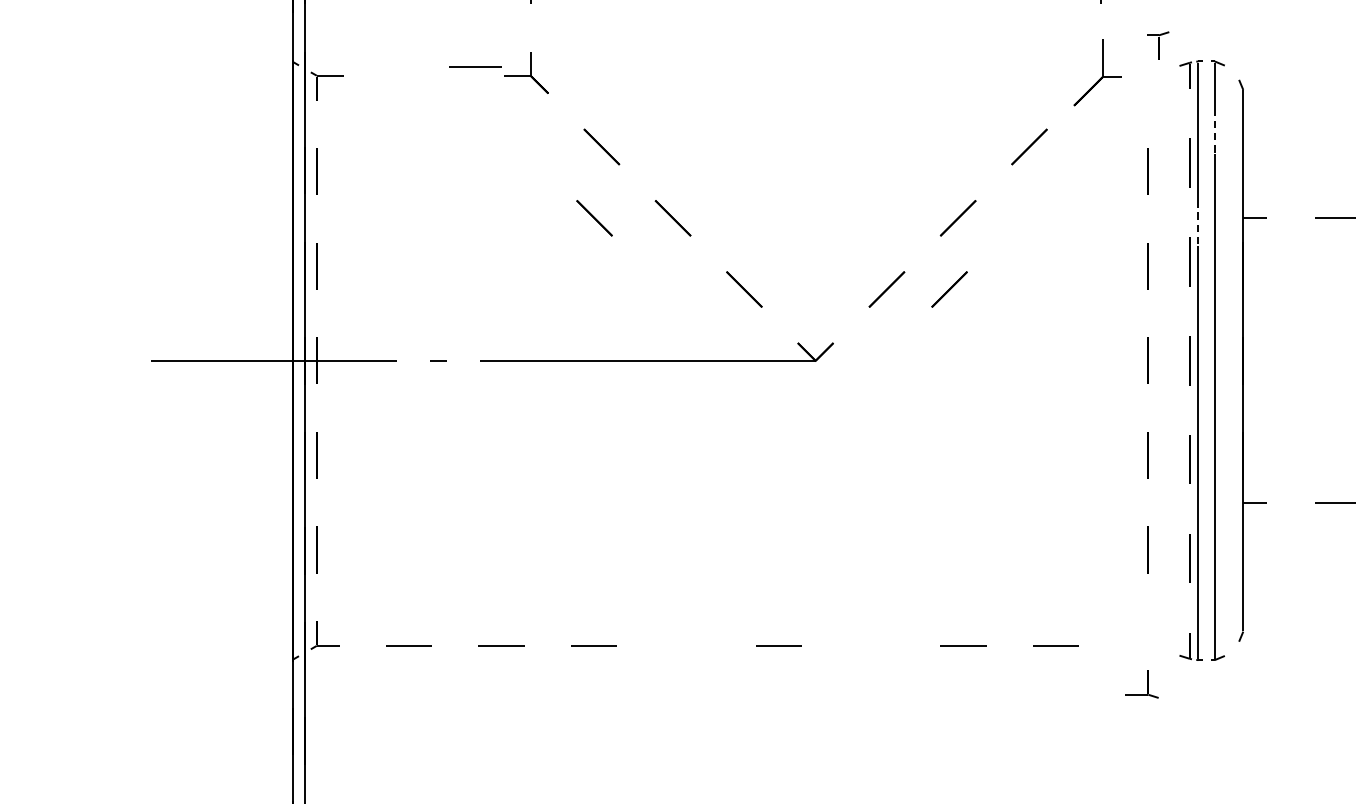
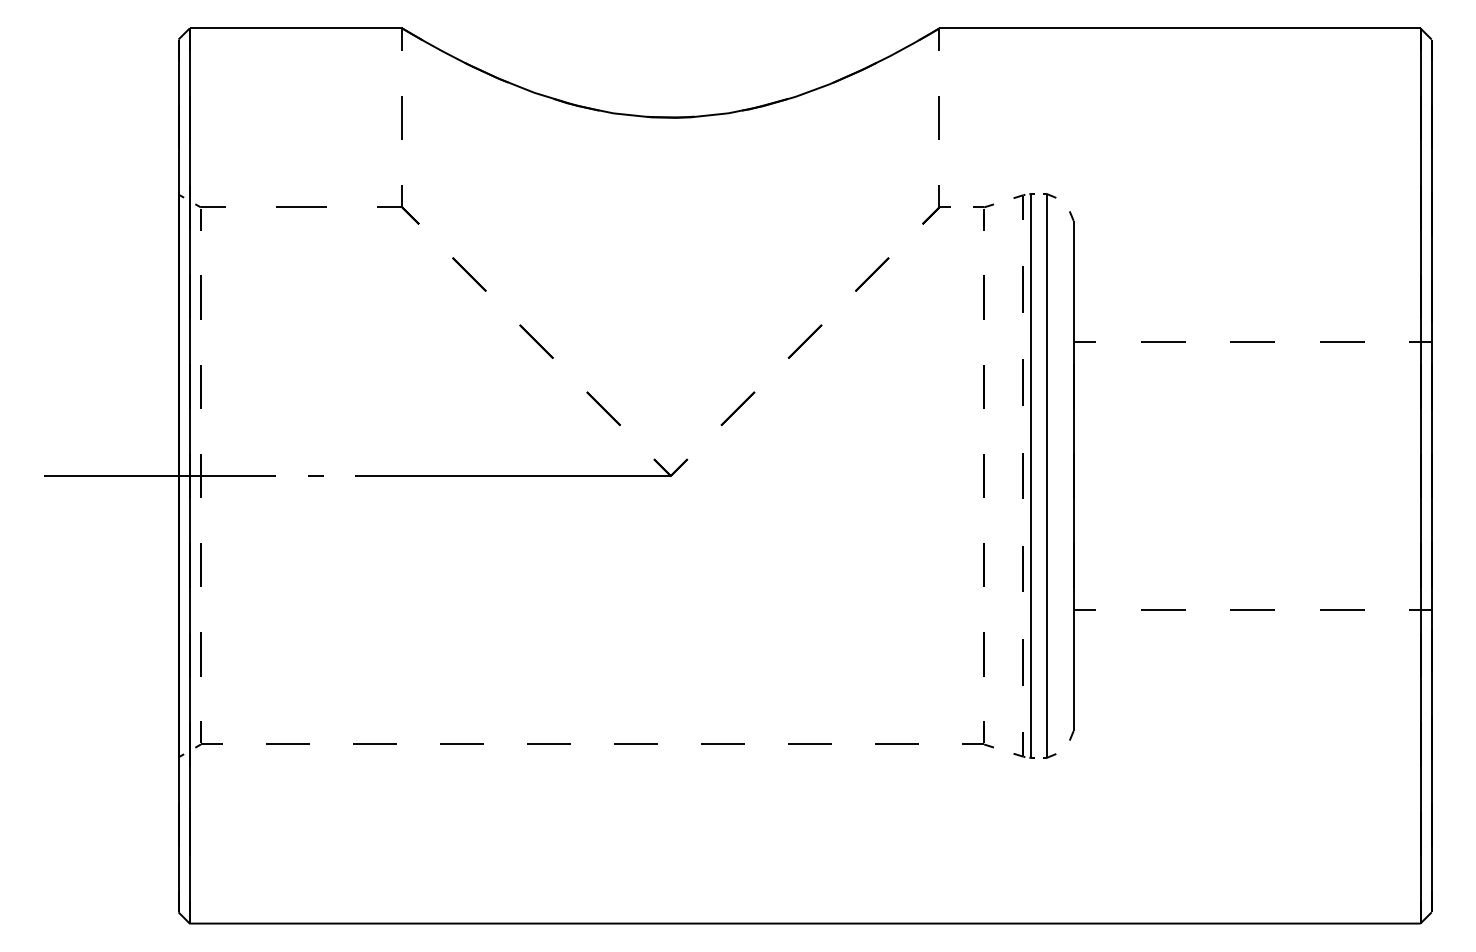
part: (1158, 45) -> (983, 216), moved
line: (475, 66) -> (301, 206), moved
part: (1097, 72) -> (936, 204), size x0.62
line: (1214, 131) -> (1046, 259), dashed -> solid
line: (594, 218) -> (462, 341), removed
line: (1198, 223) -> (1031, 346), dashed -> solid
line: (949, 289) -> (796, 408), removed
line: (685, 644) -> (548, 743), added
line: (870, 644) -> (722, 743), added
part: (1141, 684) -> (977, 734), moved

